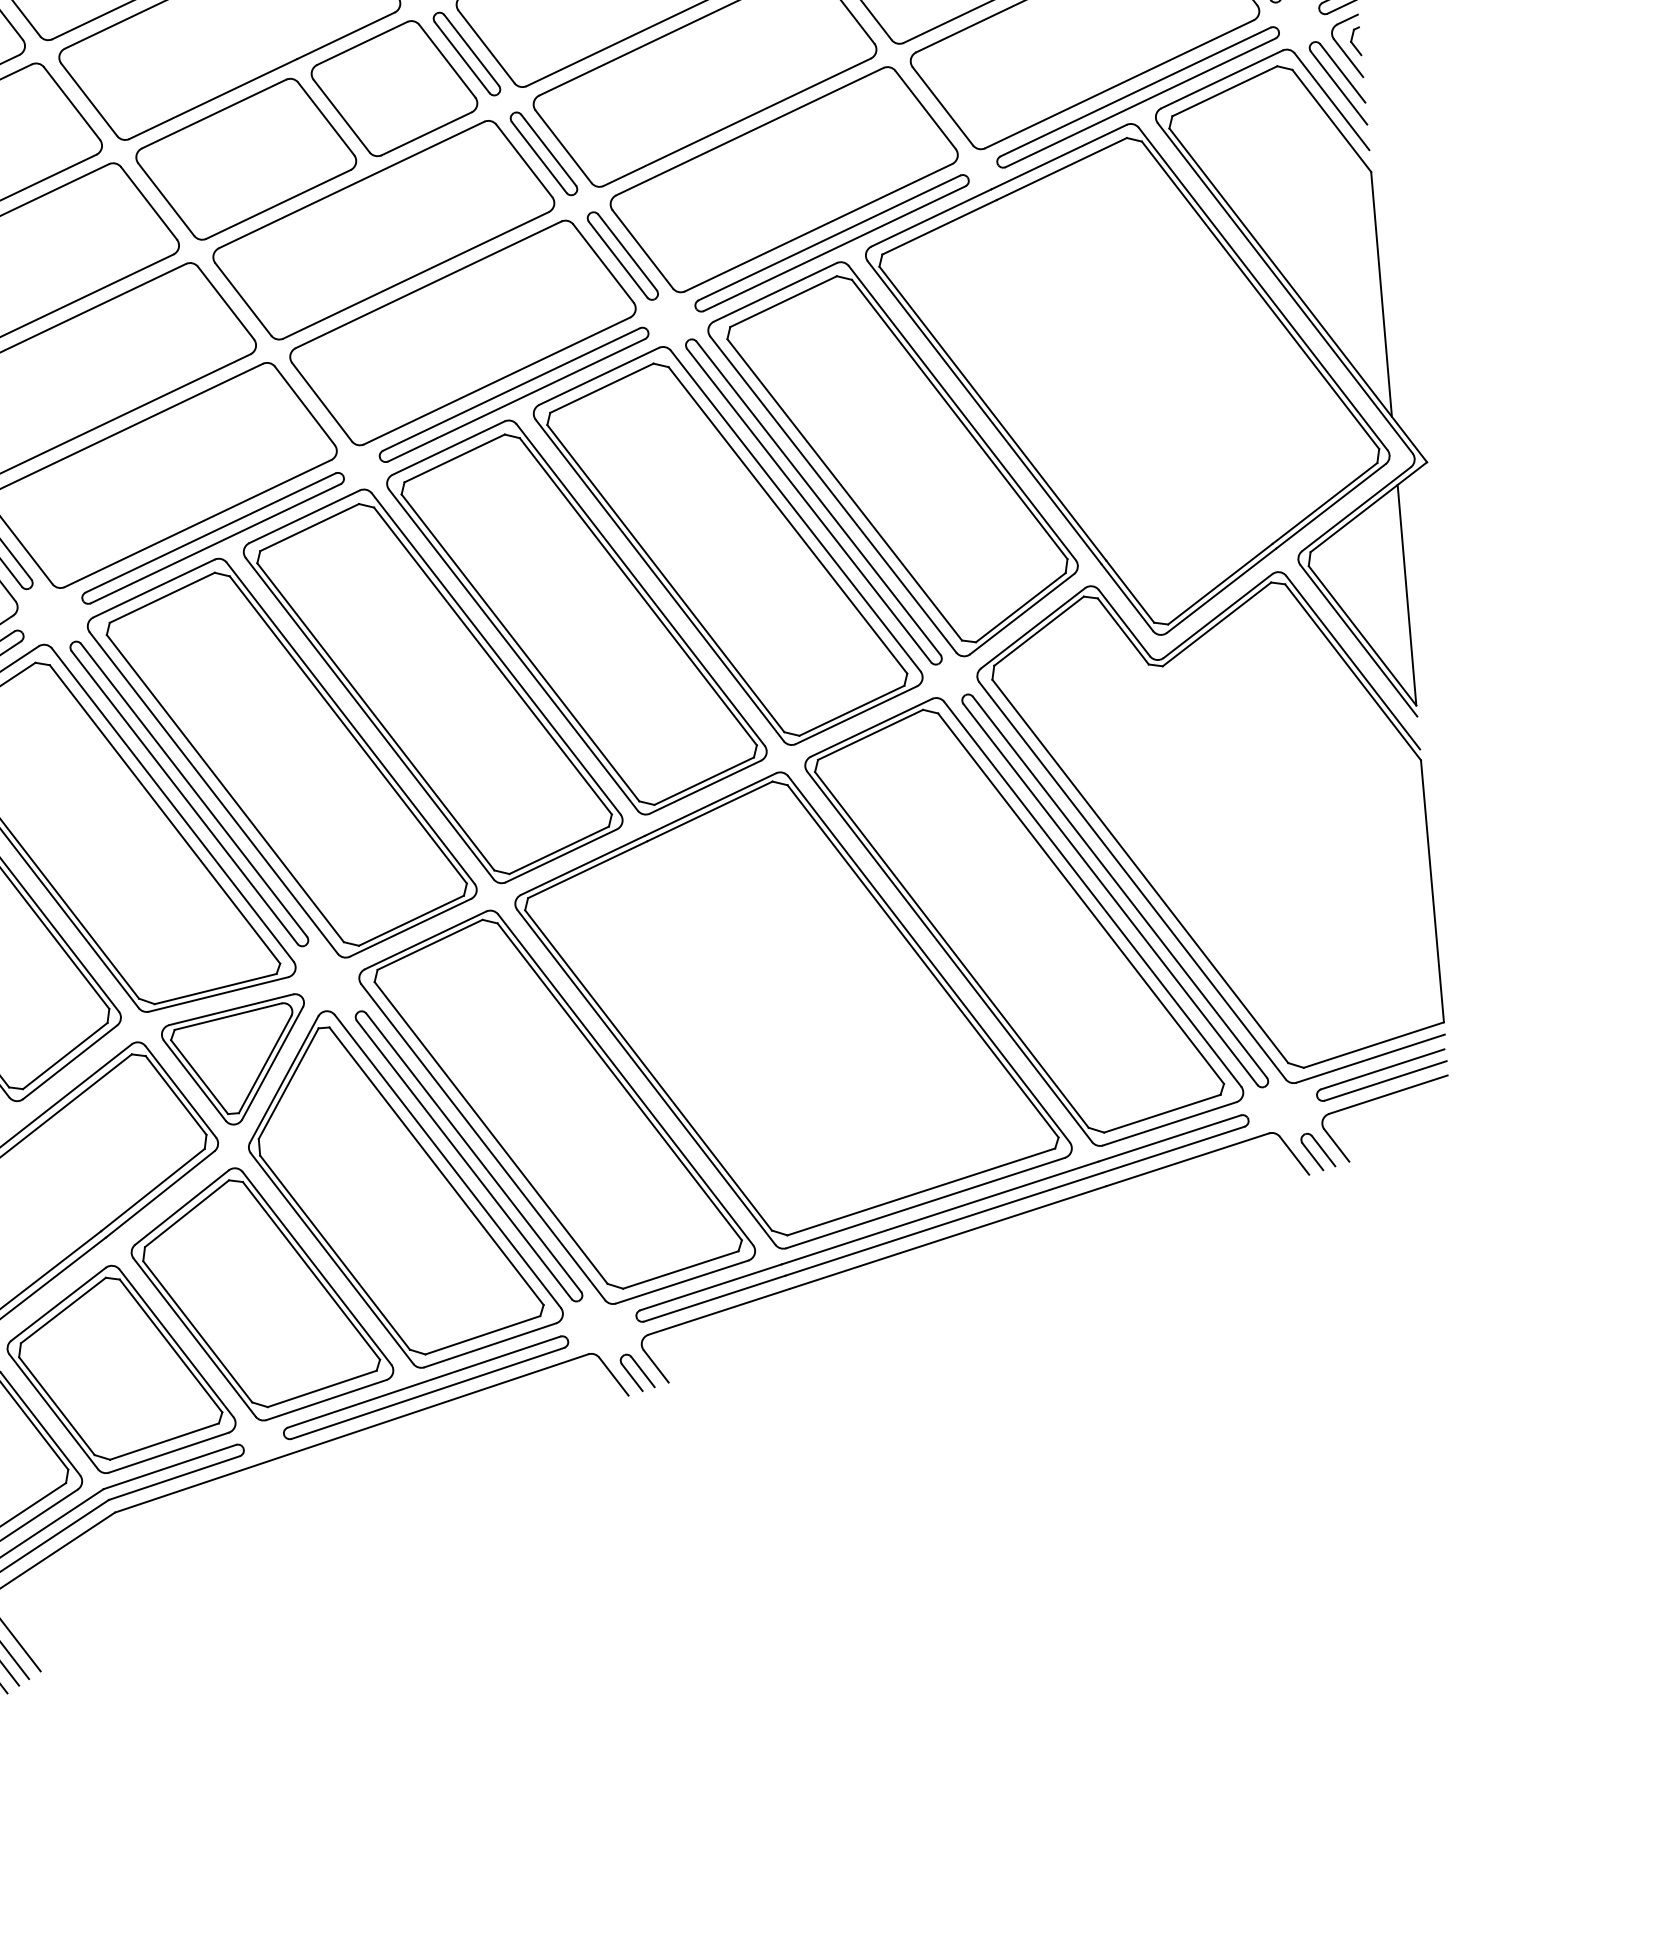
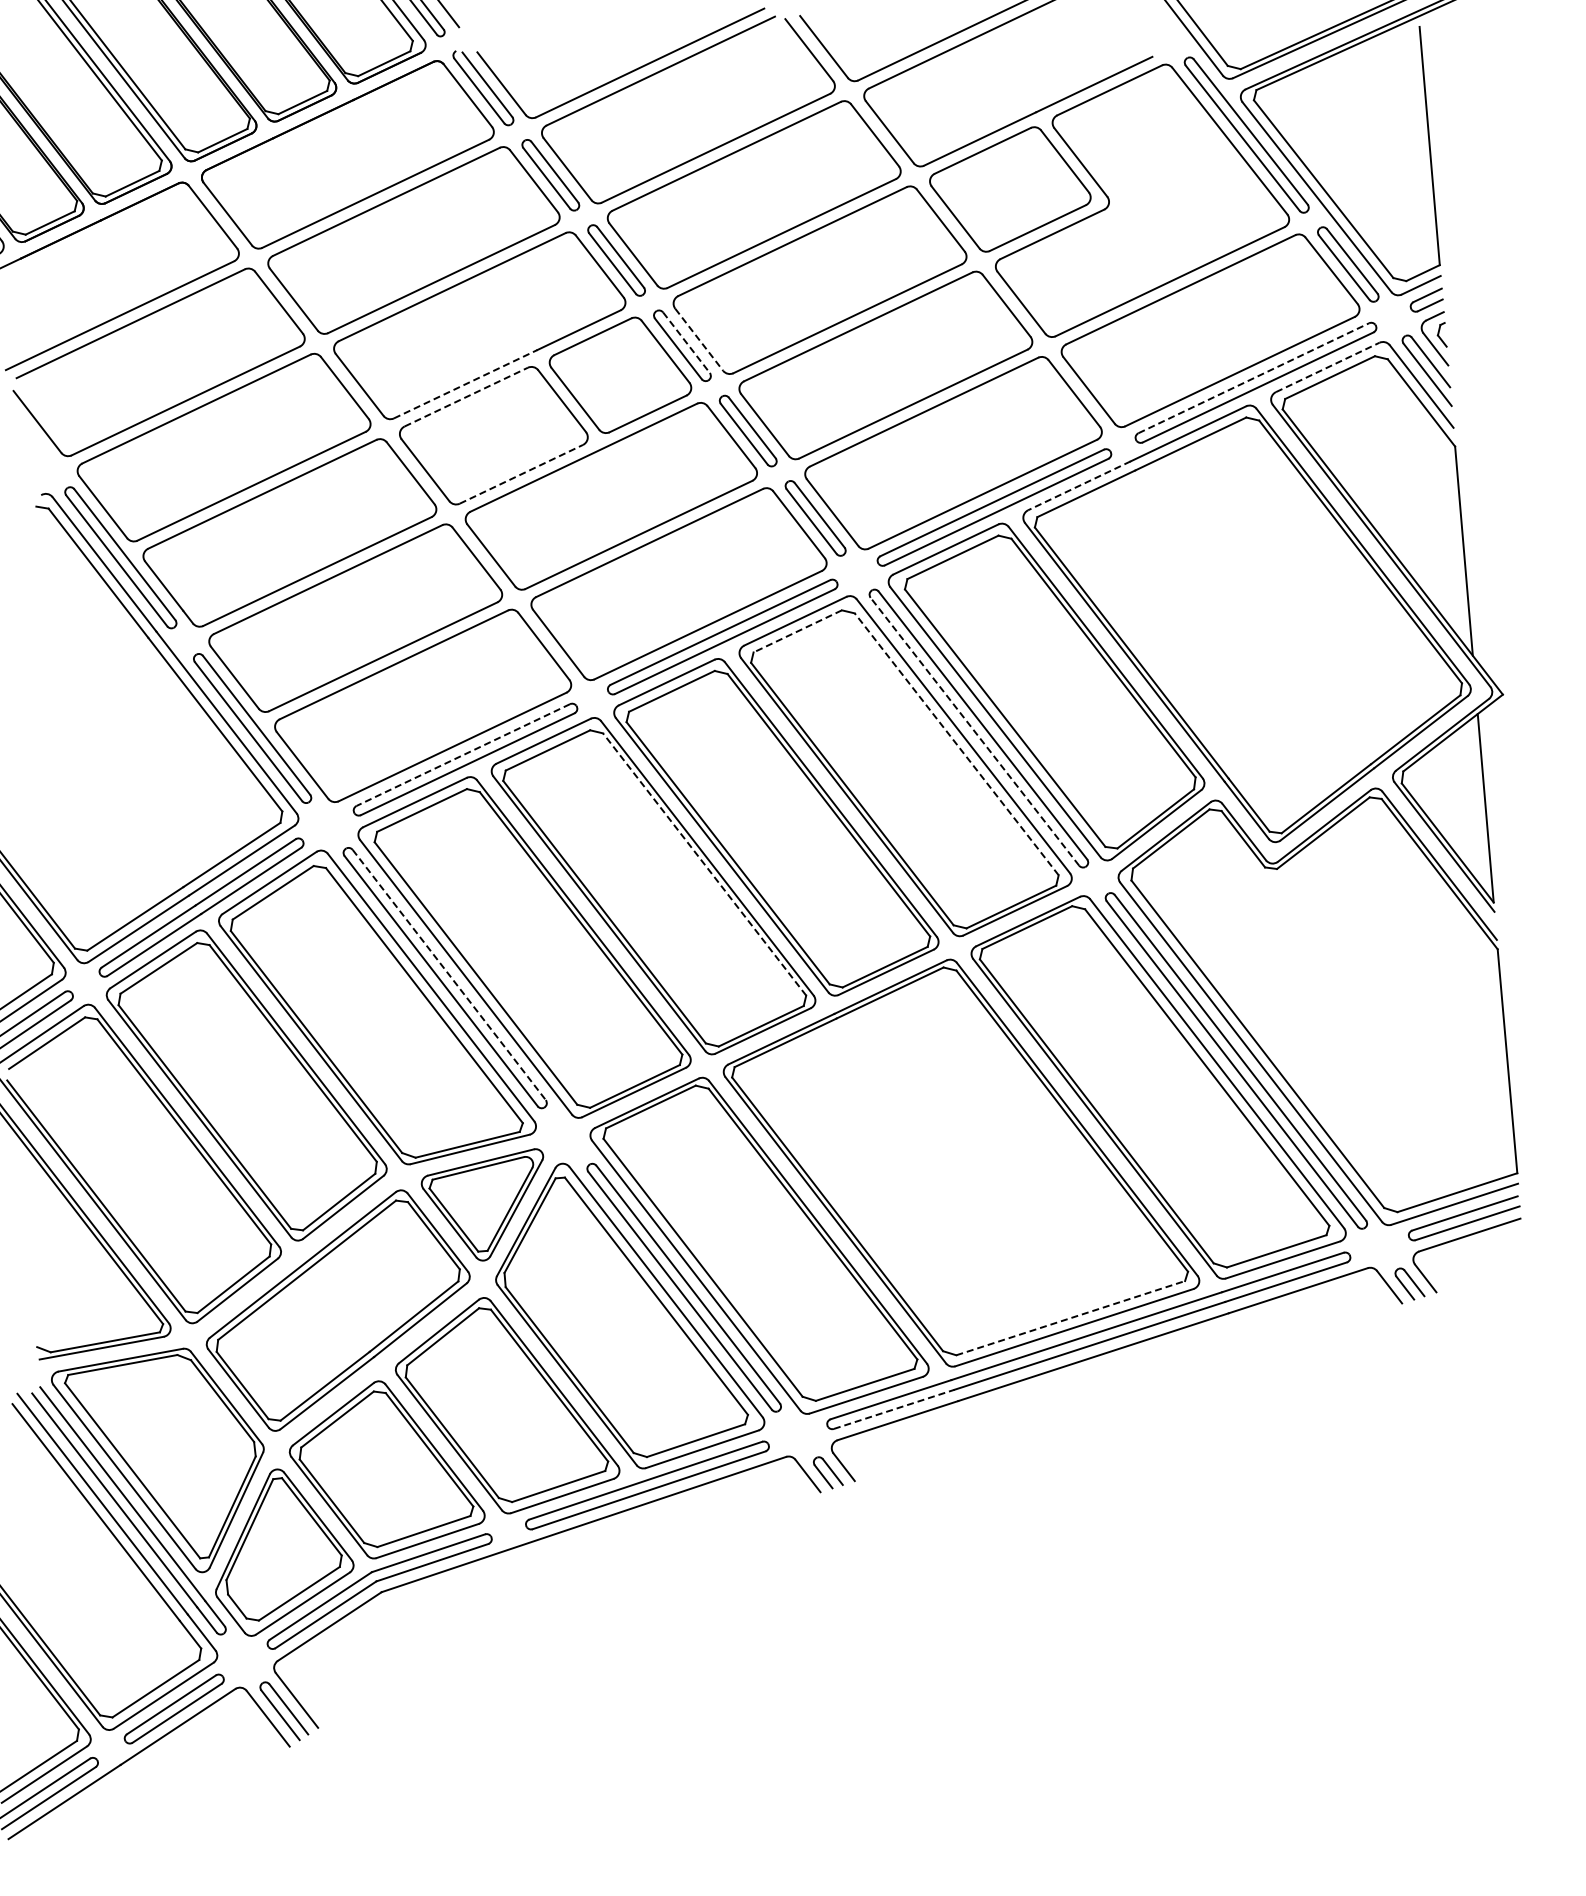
line: (486, 47) -> (699, 340), solid -> dashed
line: (471, 51) -> (686, 343), solid -> dashed
line: (1223, 79) -> (1328, 367), solid -> dashed
line: (1135, 92) -> (1253, 378), solid -> dashed
line: (214, 99) -> (466, 384), solid -> dashed
line: (214, 113) -> (466, 396), solid -> dashed
line: (278, 204) -> (521, 474), solid -> dashed
line: (931, 217) -> (1079, 485), solid -> dashed
line: (601, 388) -> (797, 631), solid -> dashed
line: (808, 505) -> (974, 731), solid -> dashed
line: (787, 520) -> (956, 744), solid -> dashed
line: (209, 533) -> (462, 755), solid -> dashed
line: (492, 661) -> (704, 864), solid -> dashed
line: (194, 790) -> (449, 975), solid -> dashed
line: (922, 1192) -> (1071, 1318), solid -> dashed
line: (715, 1298) -> (894, 1409), solid -> dashed

